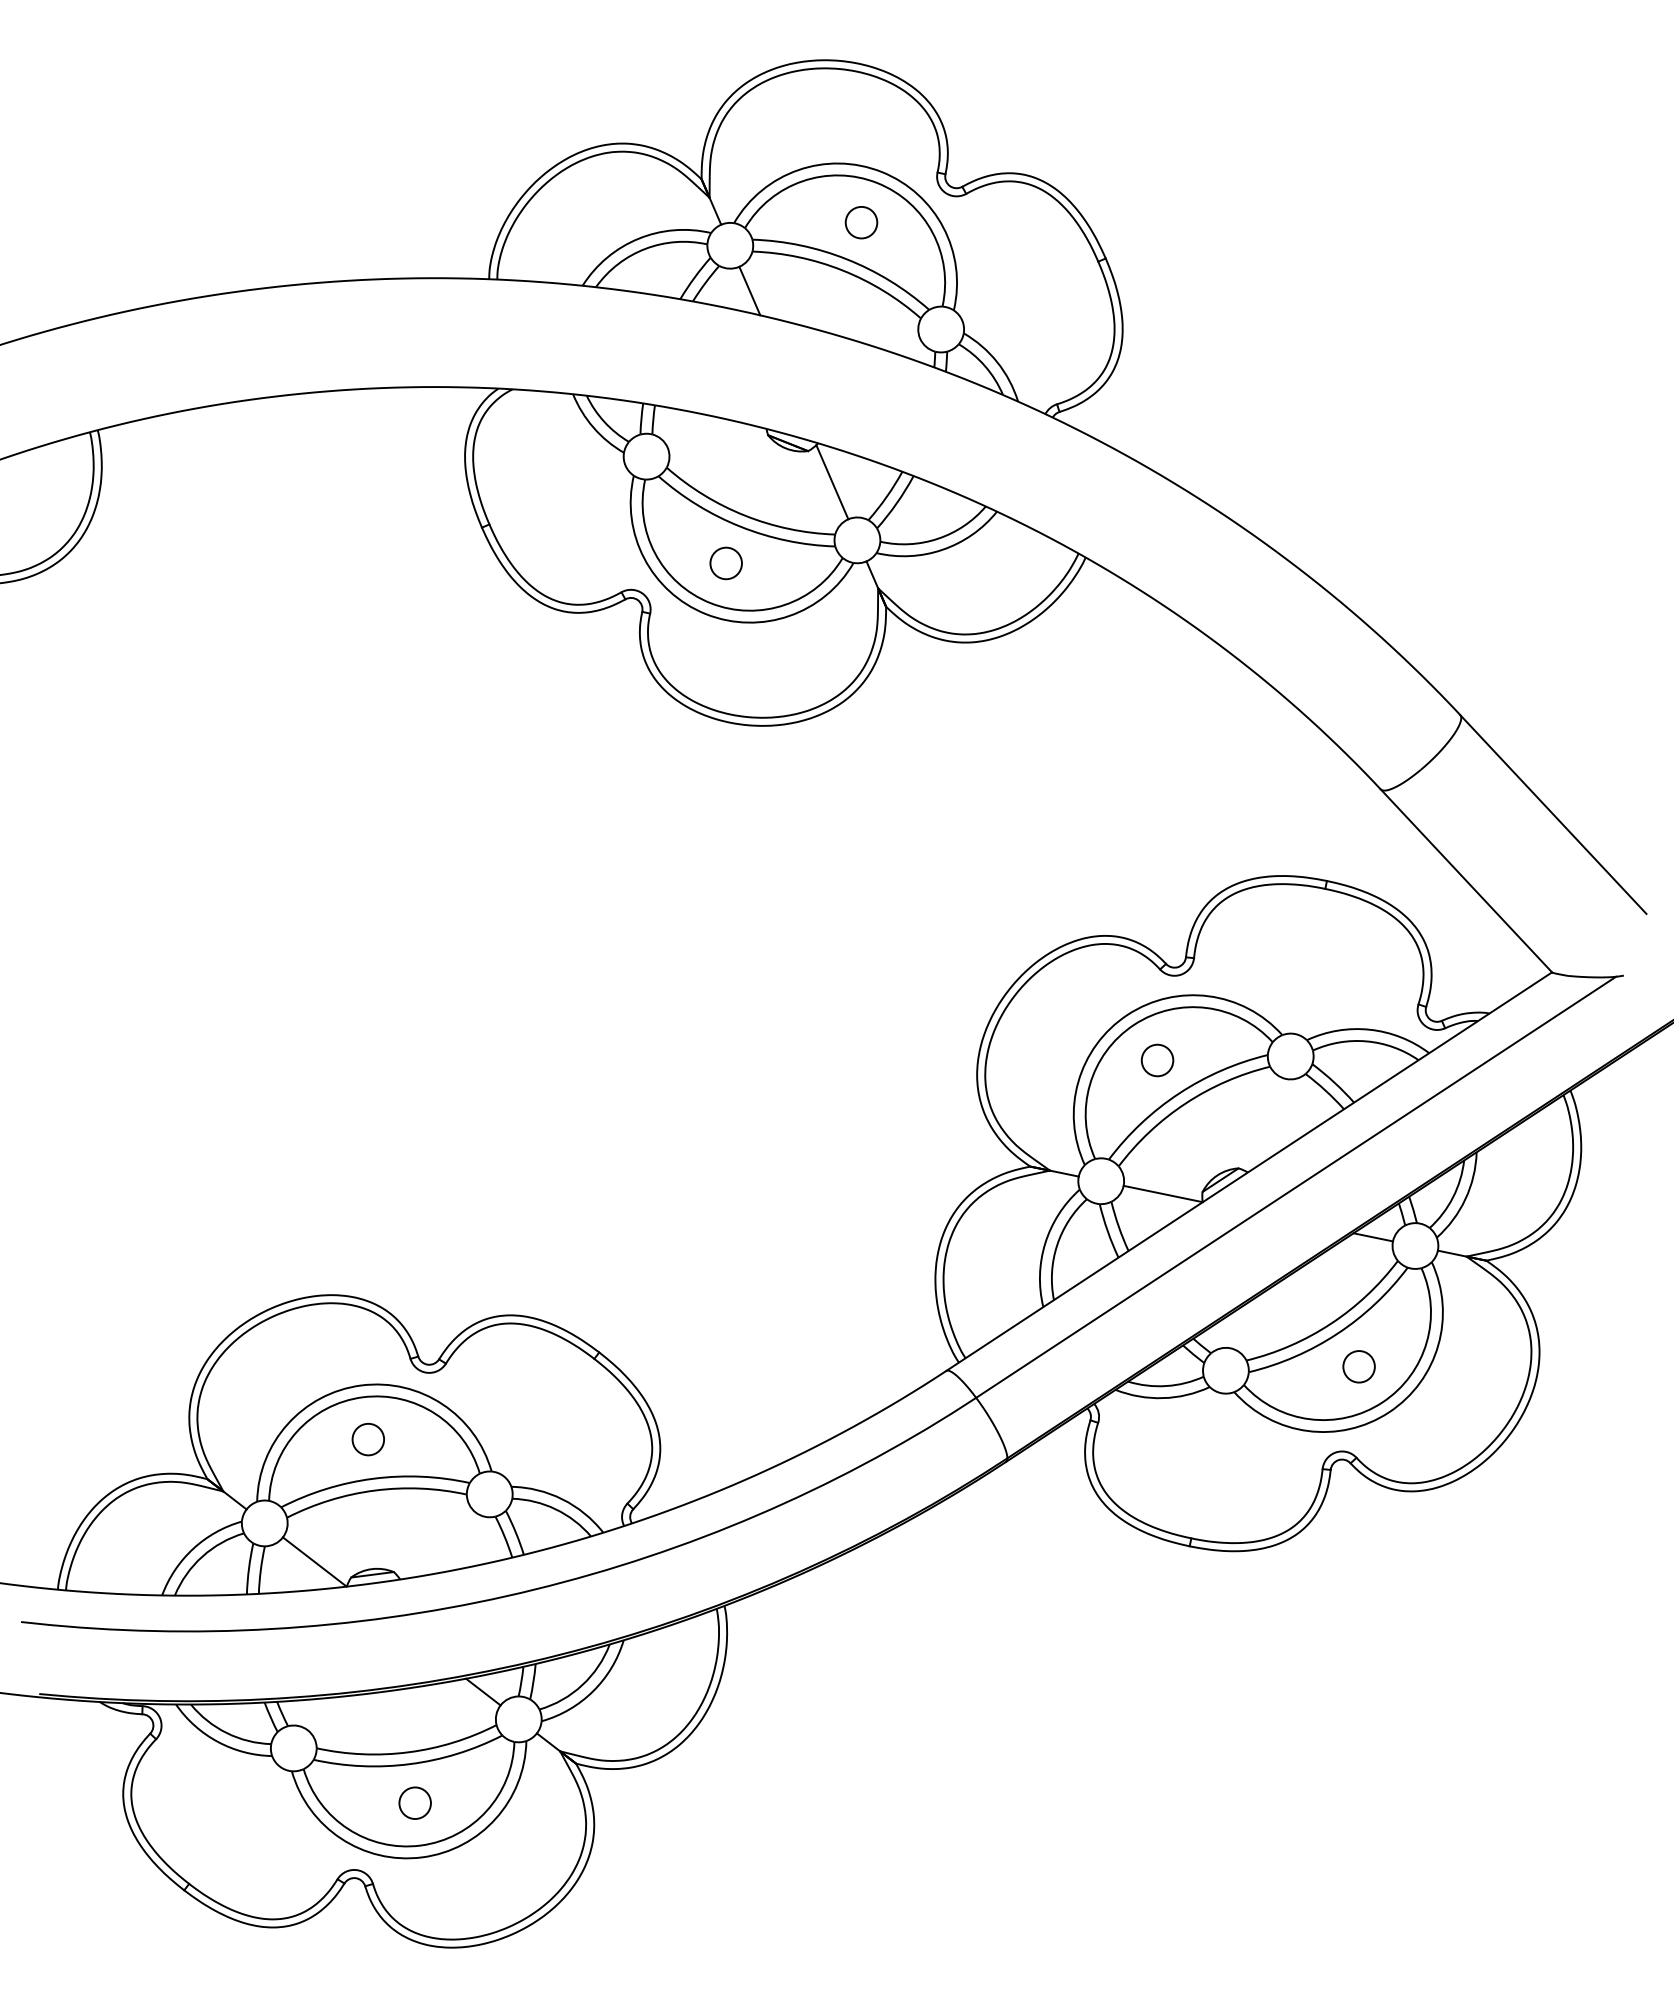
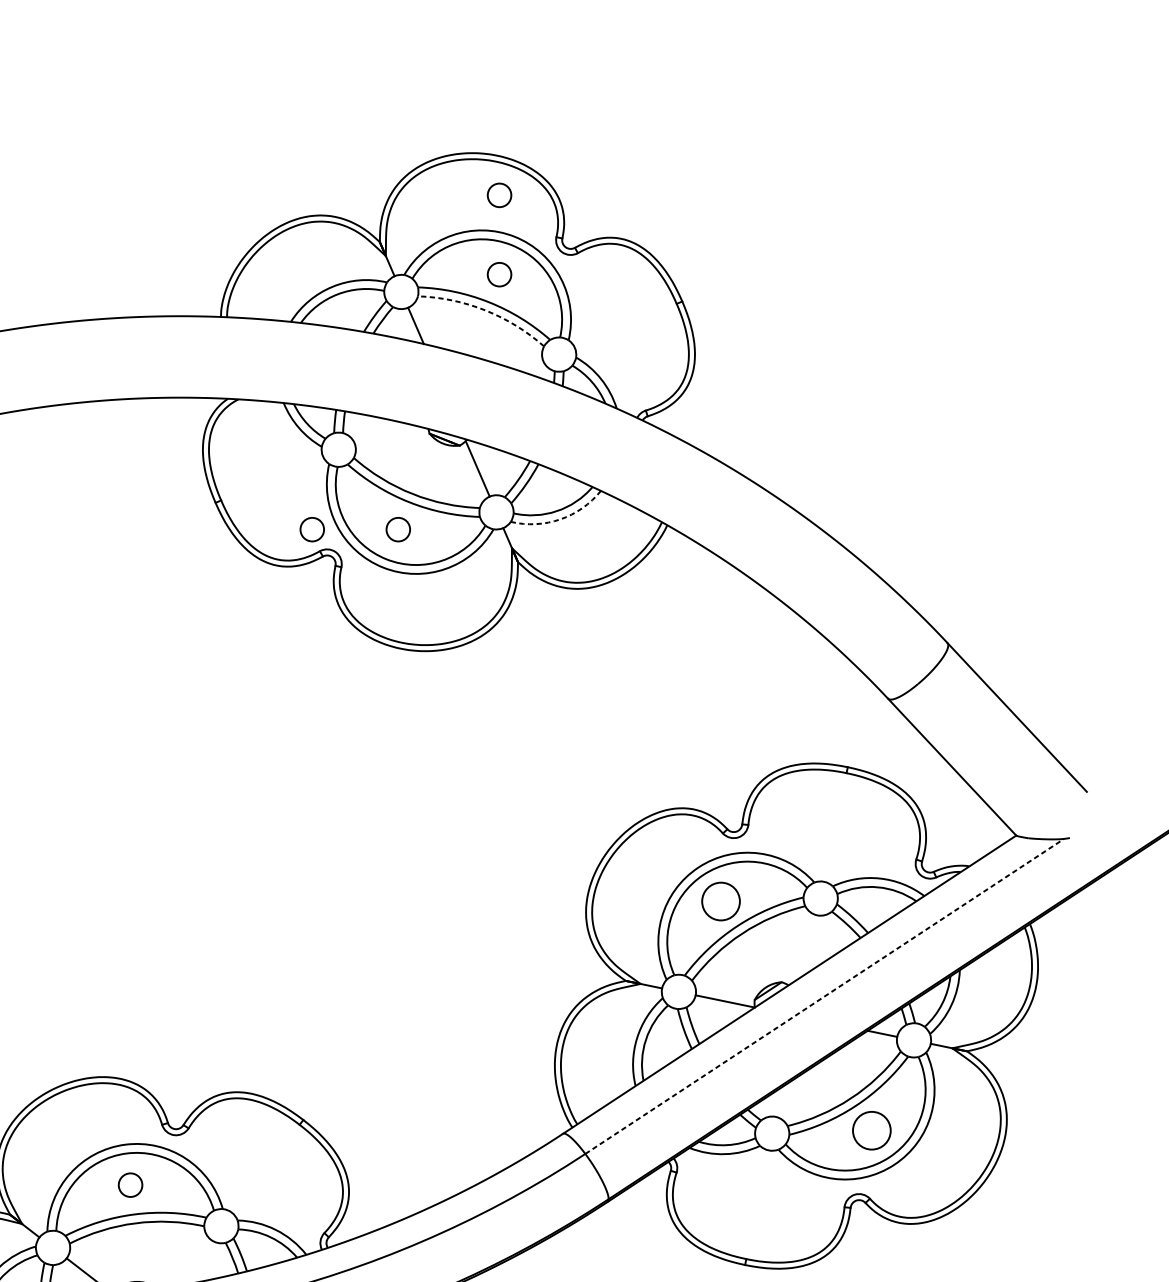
circle: (861, 116) -> (499, 195), added
arc: (842, 270) -> (485, 310), solid -> dashed
arc: (942, 549) -> (560, 519), solid -> dashed
circle: (610, 563) -> (311, 529), added
circle: (1157, 1060) -> (721, 901), size x1.6
line: (1296, 1187) -> (825, 996), solid -> dashed
circle: (1358, 1366) -> (871, 1130), size x1.6

